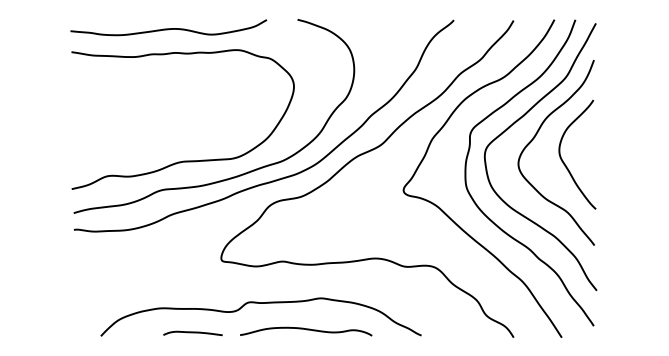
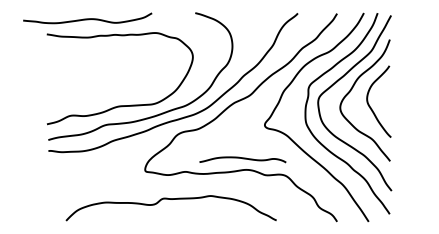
curve: (168, 27) -> (87, 18), moved
curve: (305, 331) -> (242, 159), moved
curve: (192, 334) -> (126, 219), removed

